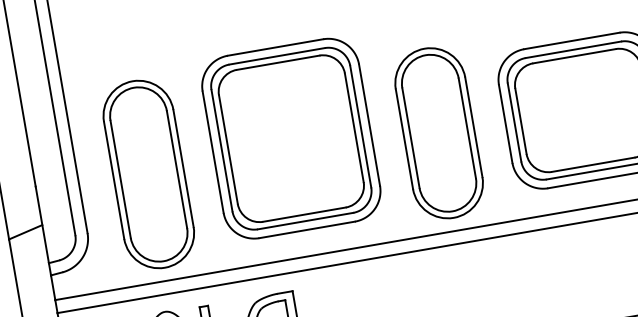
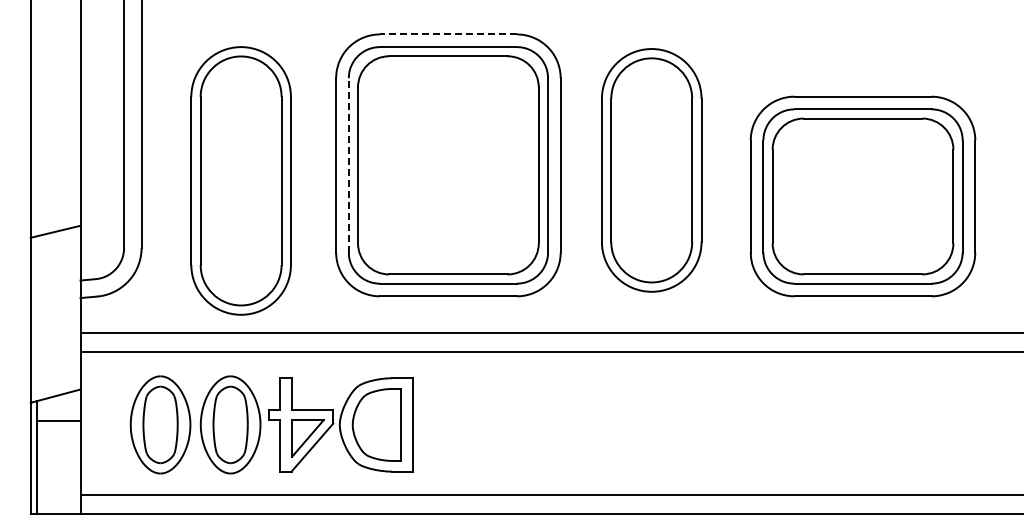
line: (274, 47) -> (447, 34), solid -> dashed
part: (438, 133) -> (651, 170), moved
line: (221, 150) -> (348, 164), solid -> dashed

